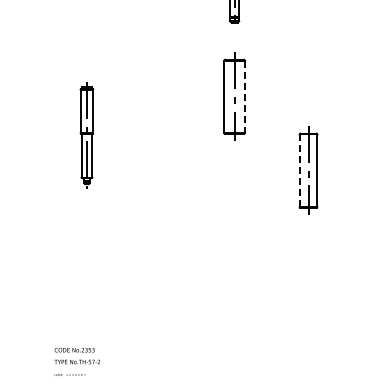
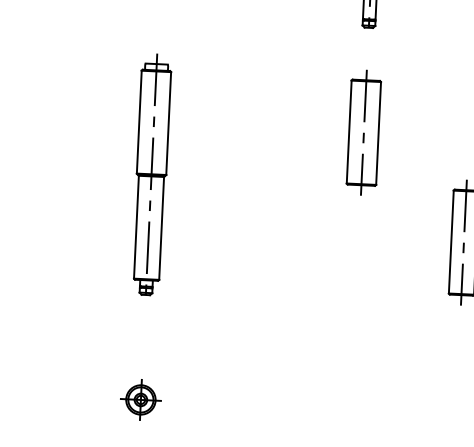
line: (245, 97) -> (379, 134), dashed -> solid
part: (86, 133) -> (150, 175), size x1.67
line: (299, 171) -> (450, 243), dashed -> solid
part: (86, 291) -> (140, 399), added

